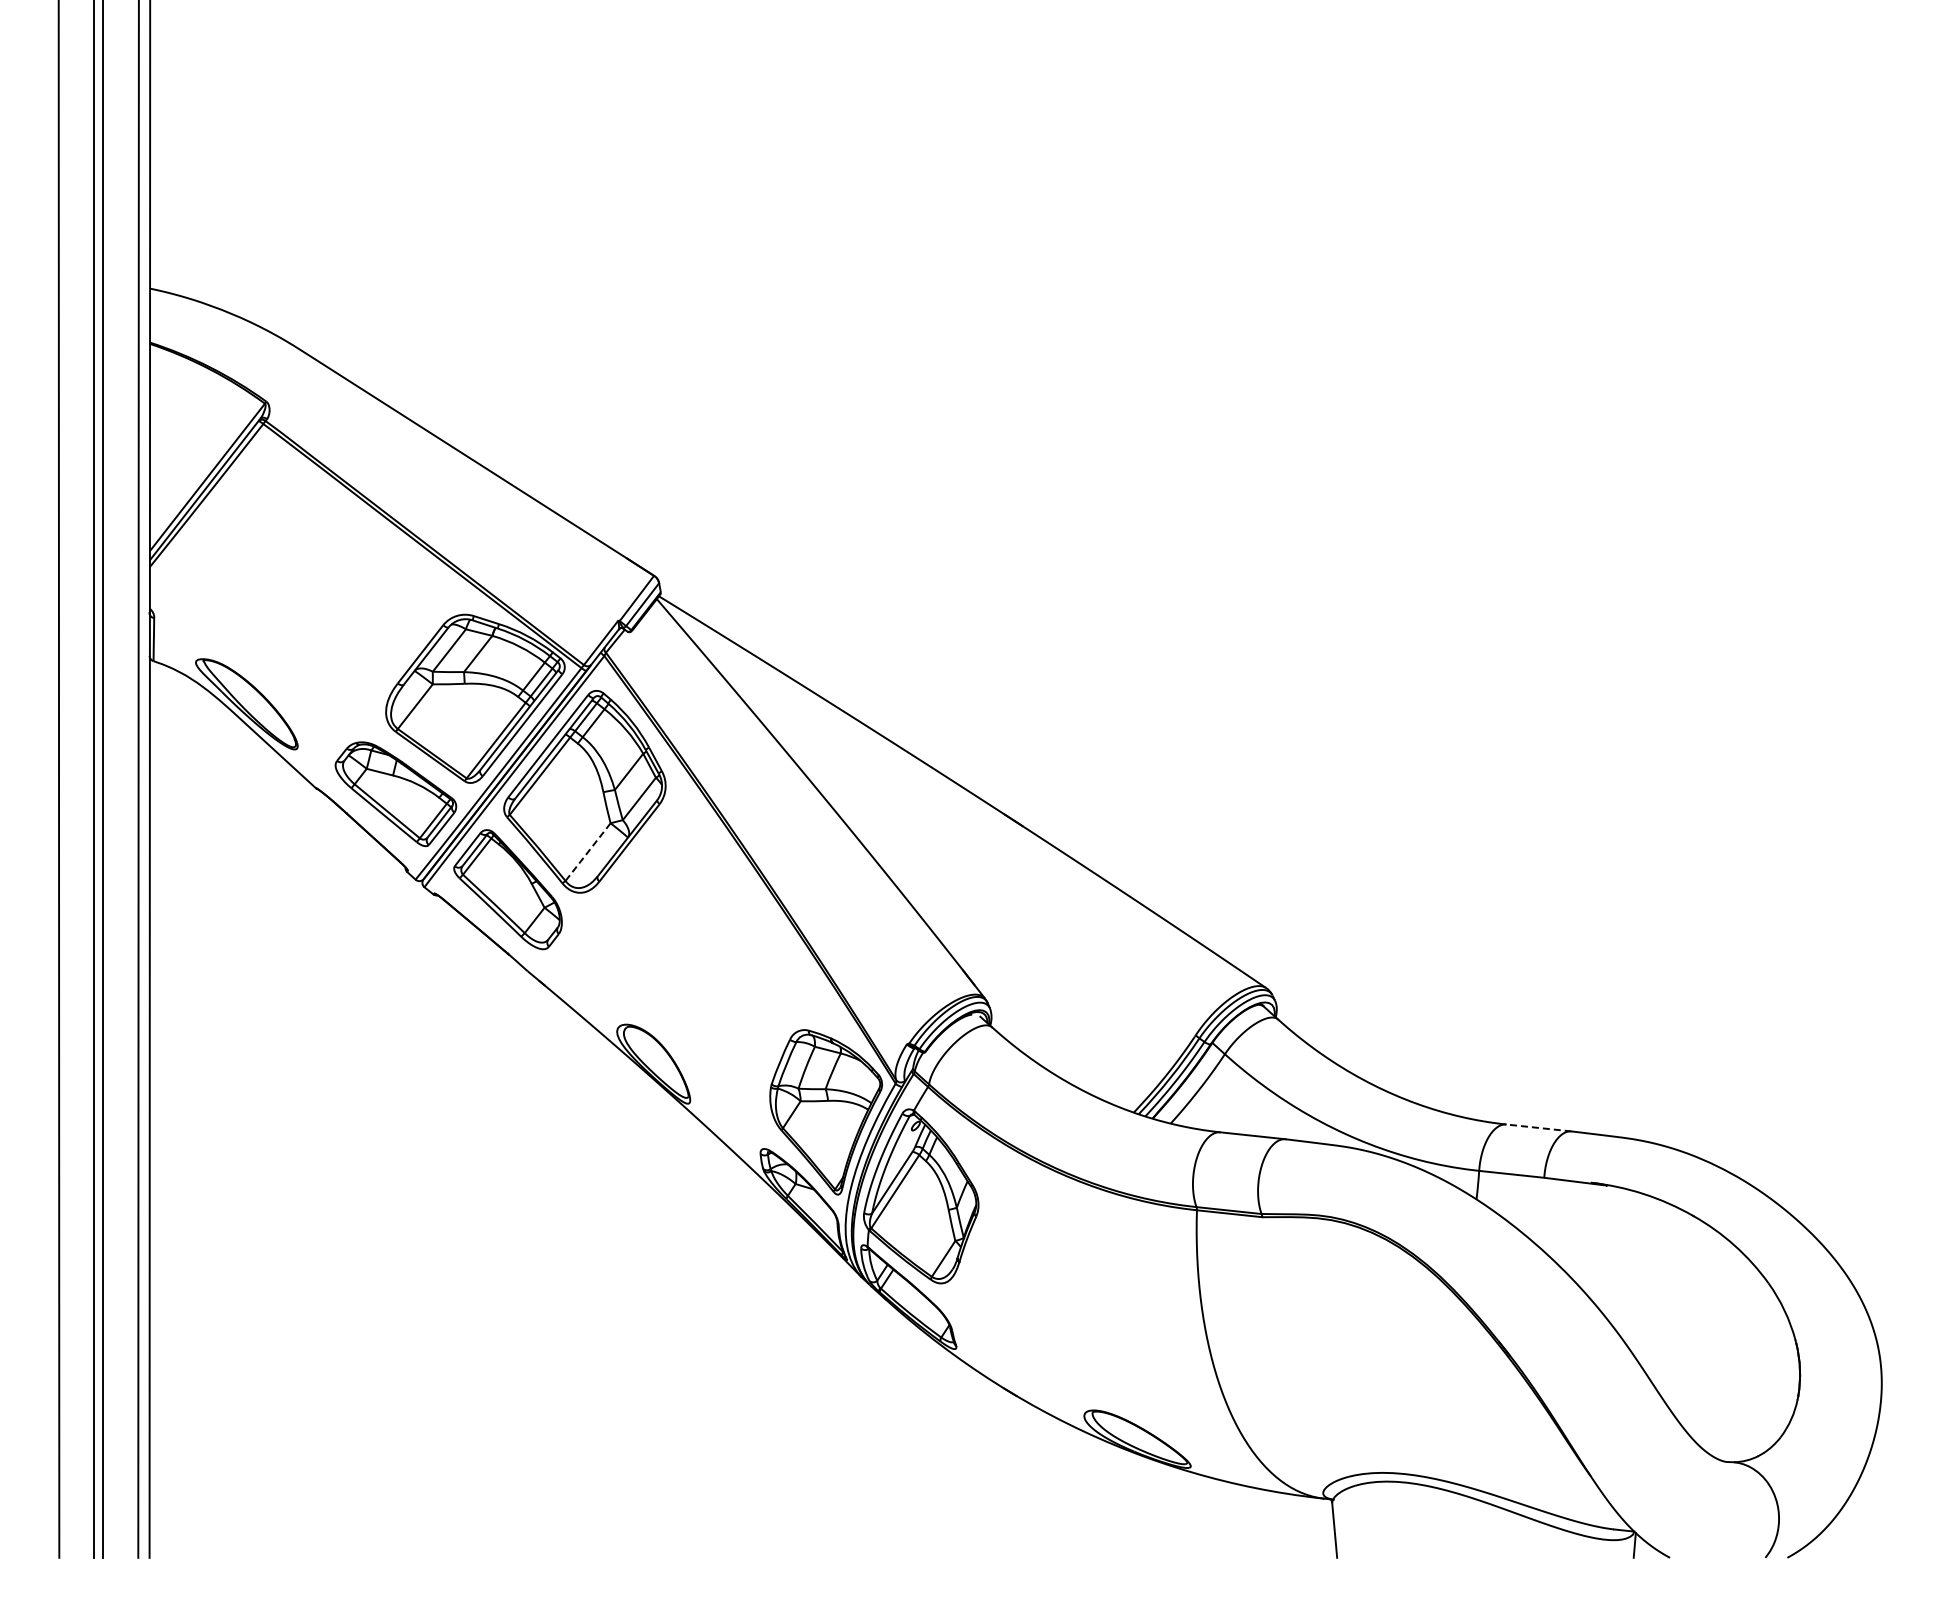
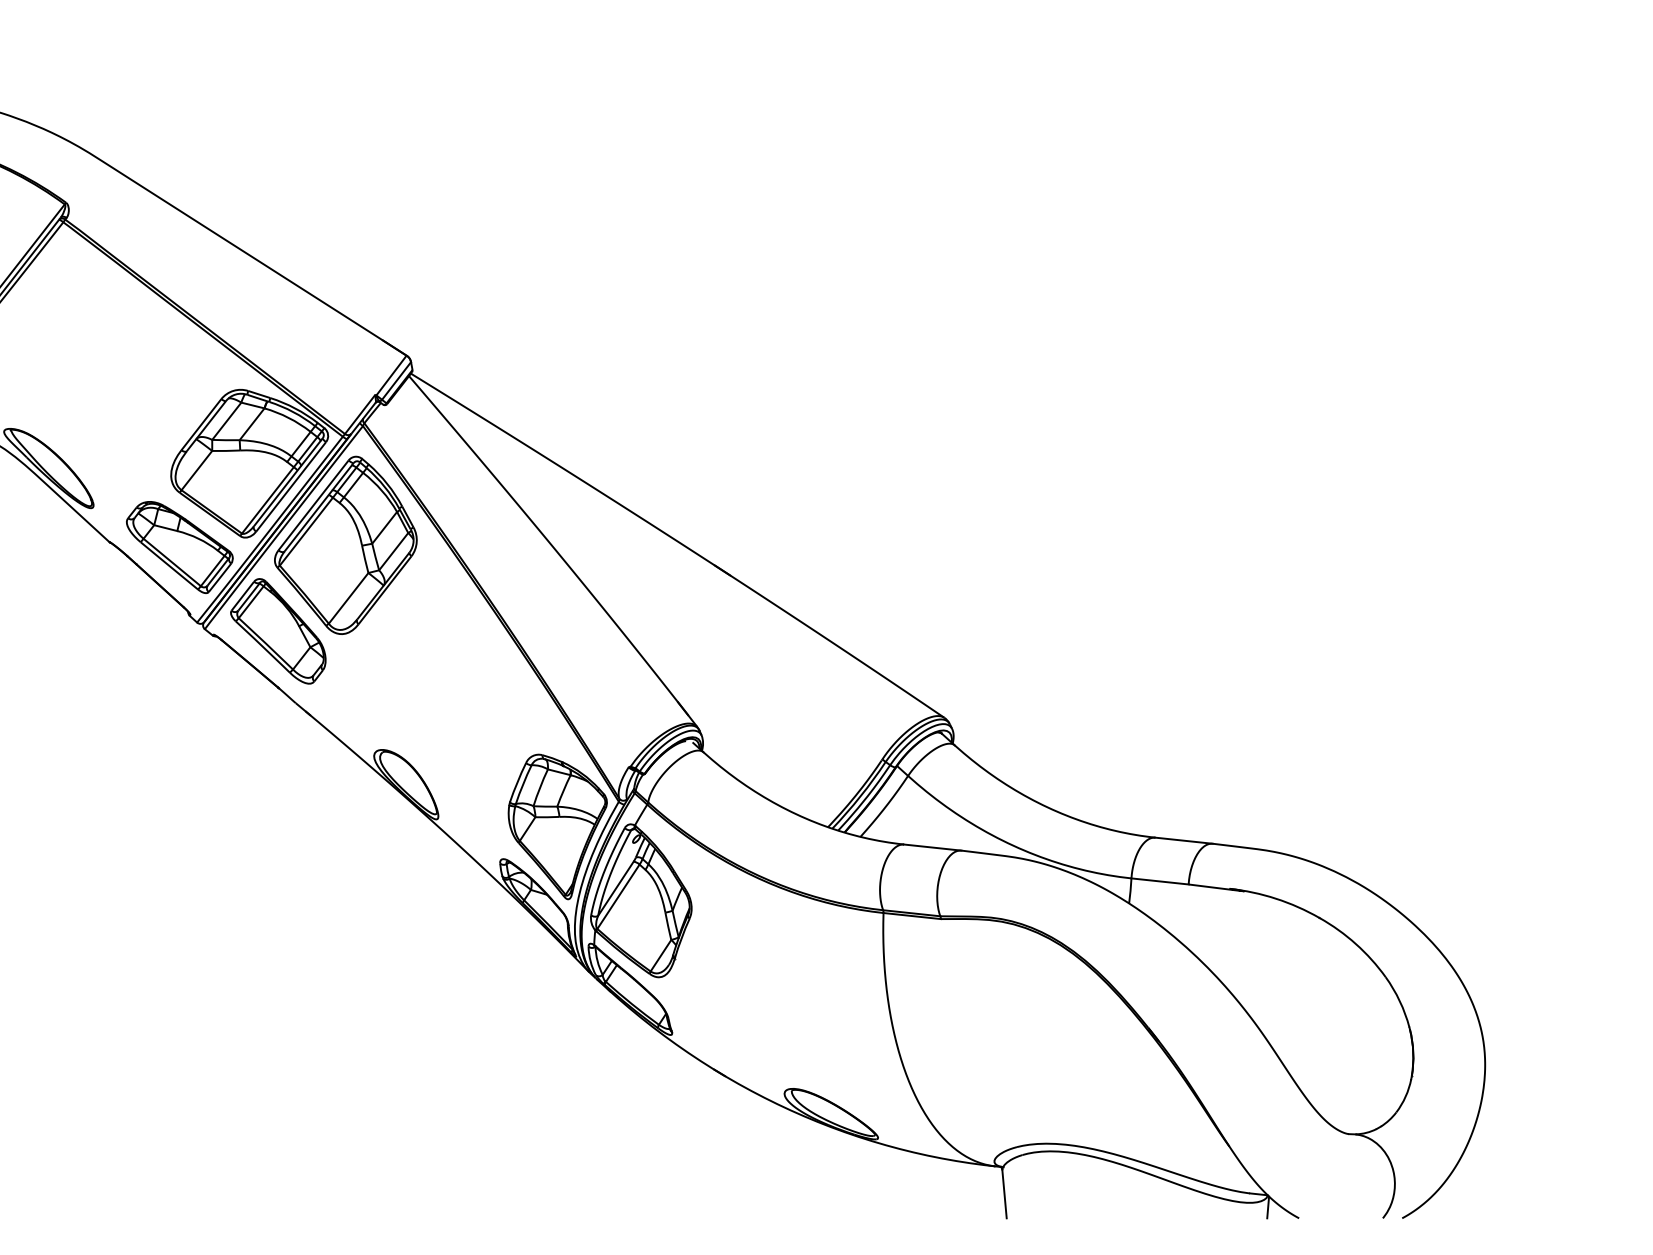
line: (588, 852) -> (349, 598), dashed -> solid
line: (1539, 1127) -> (1184, 840), dashed -> solid

